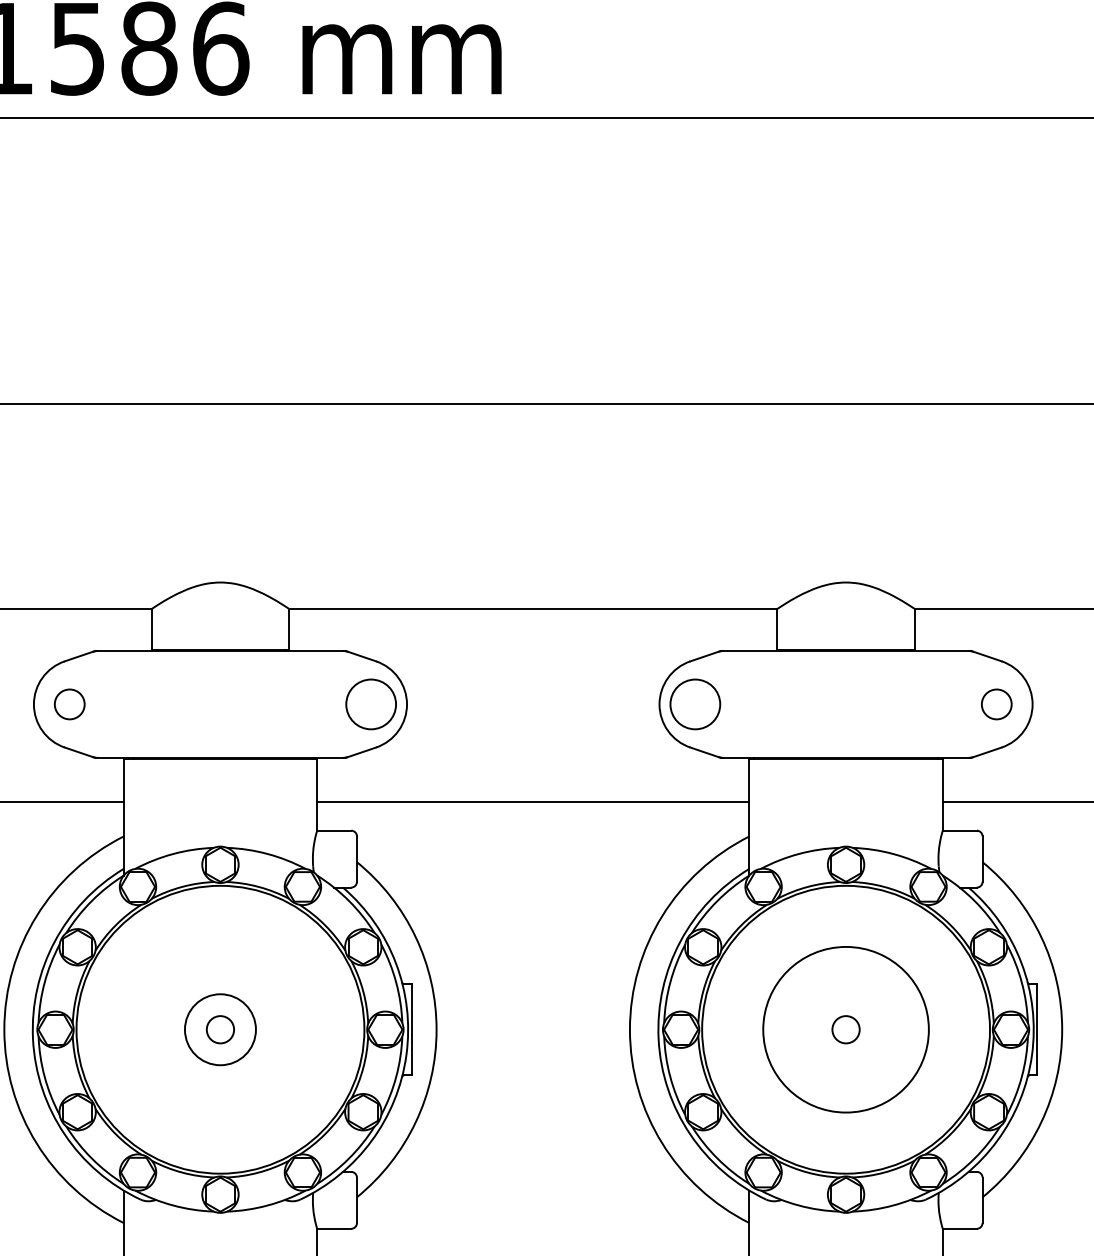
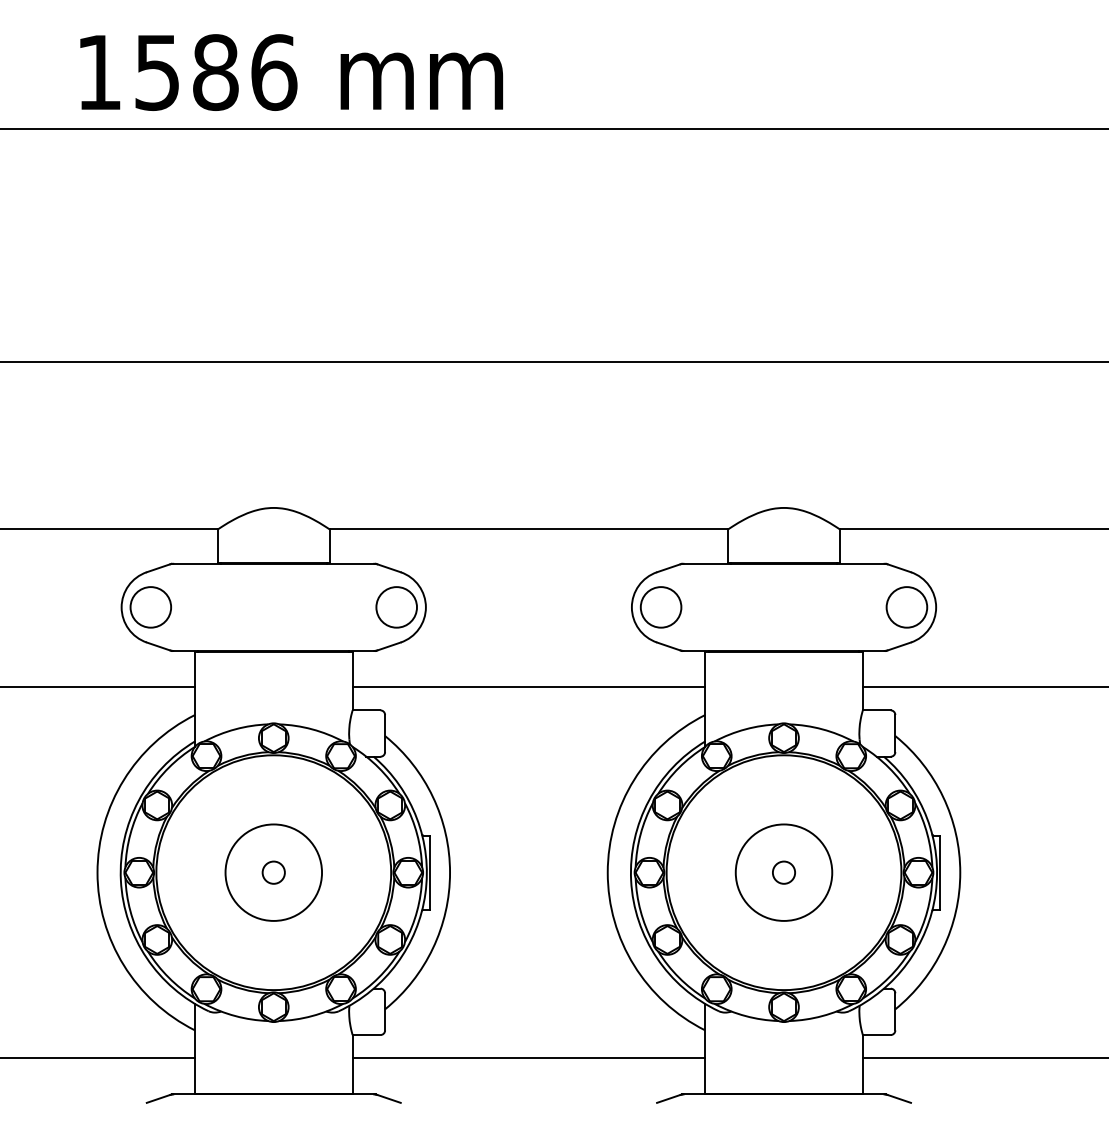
circle: (69, 704) -> (150, 607), size x1.67
circle: (996, 704) -> (906, 607), size x1.67
circle: (220, 1029) -> (273, 872), size x1.67
circle: (845, 1029) -> (783, 872), size x0.71

